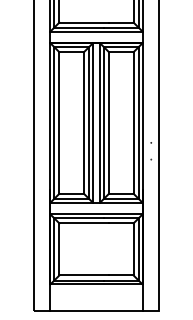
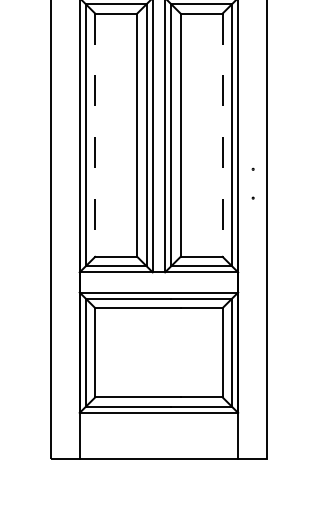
line: (59, 122) -> (95, 134), solid -> dashed
line: (133, 122) -> (222, 134), solid -> dashed

